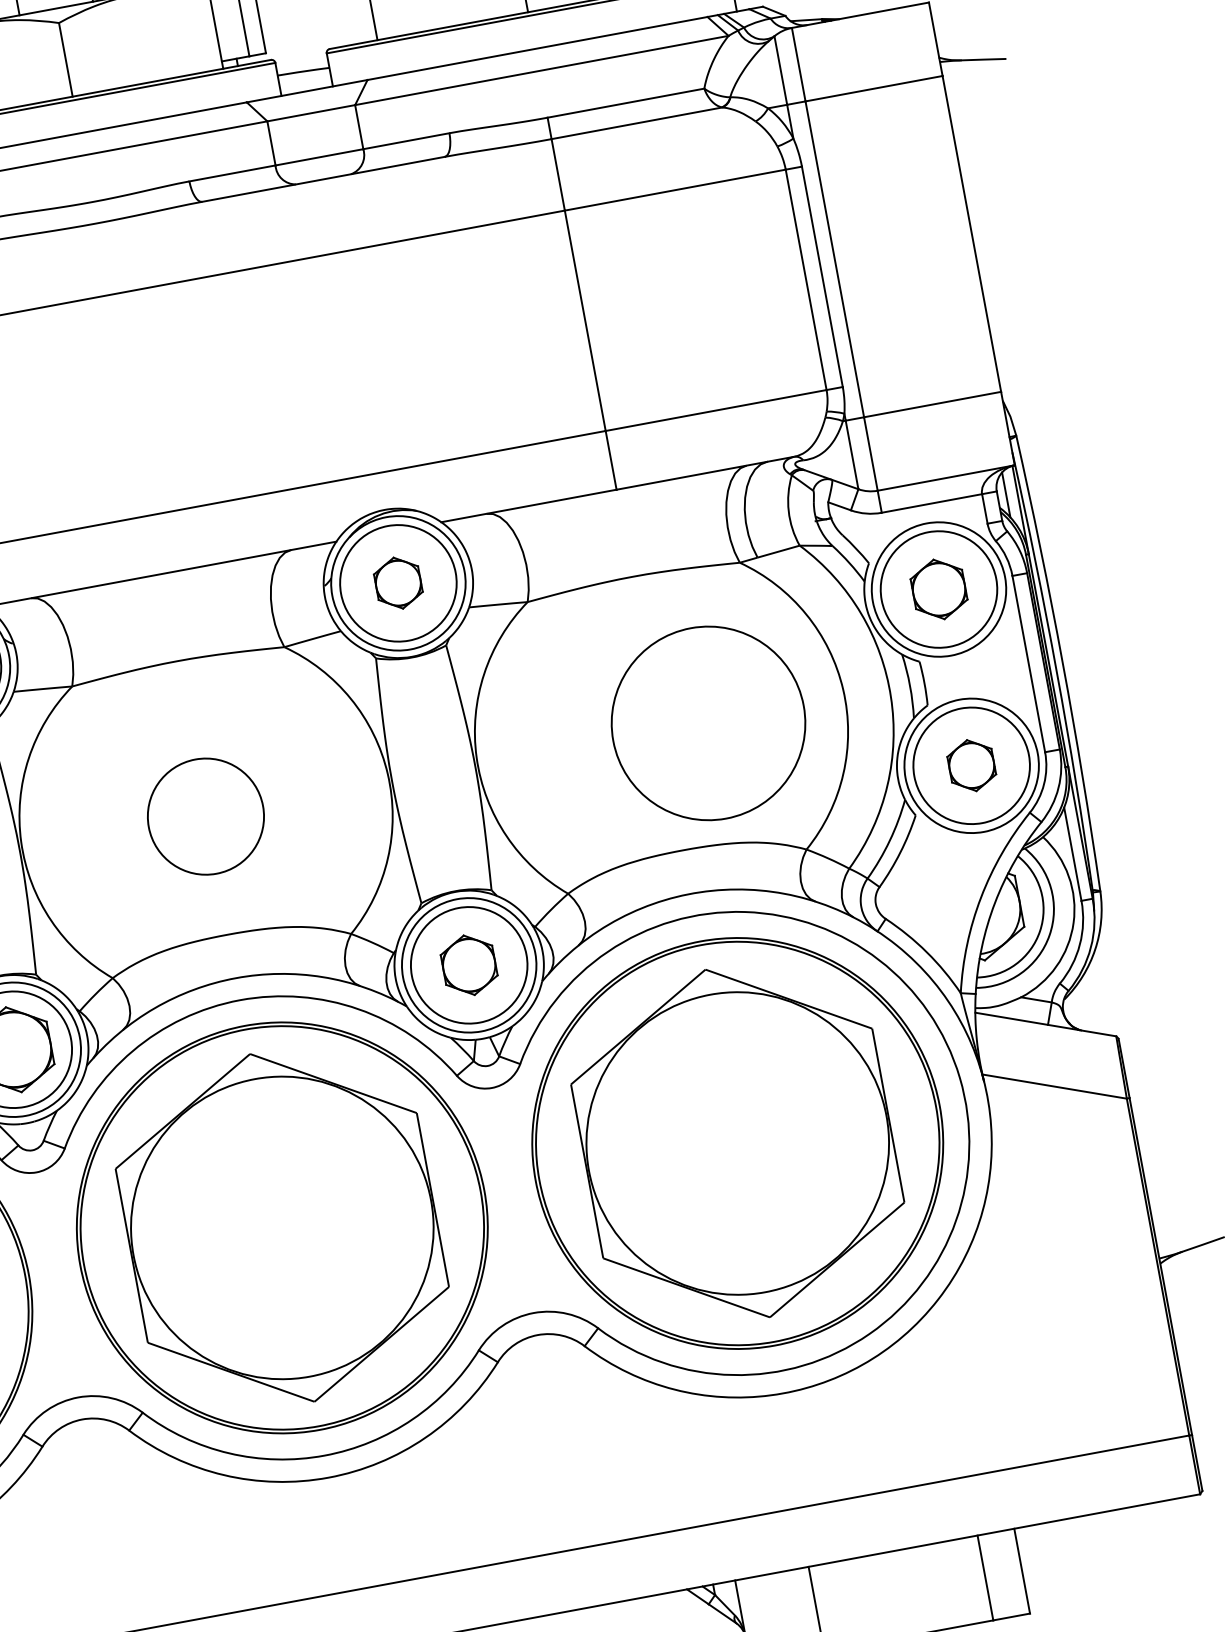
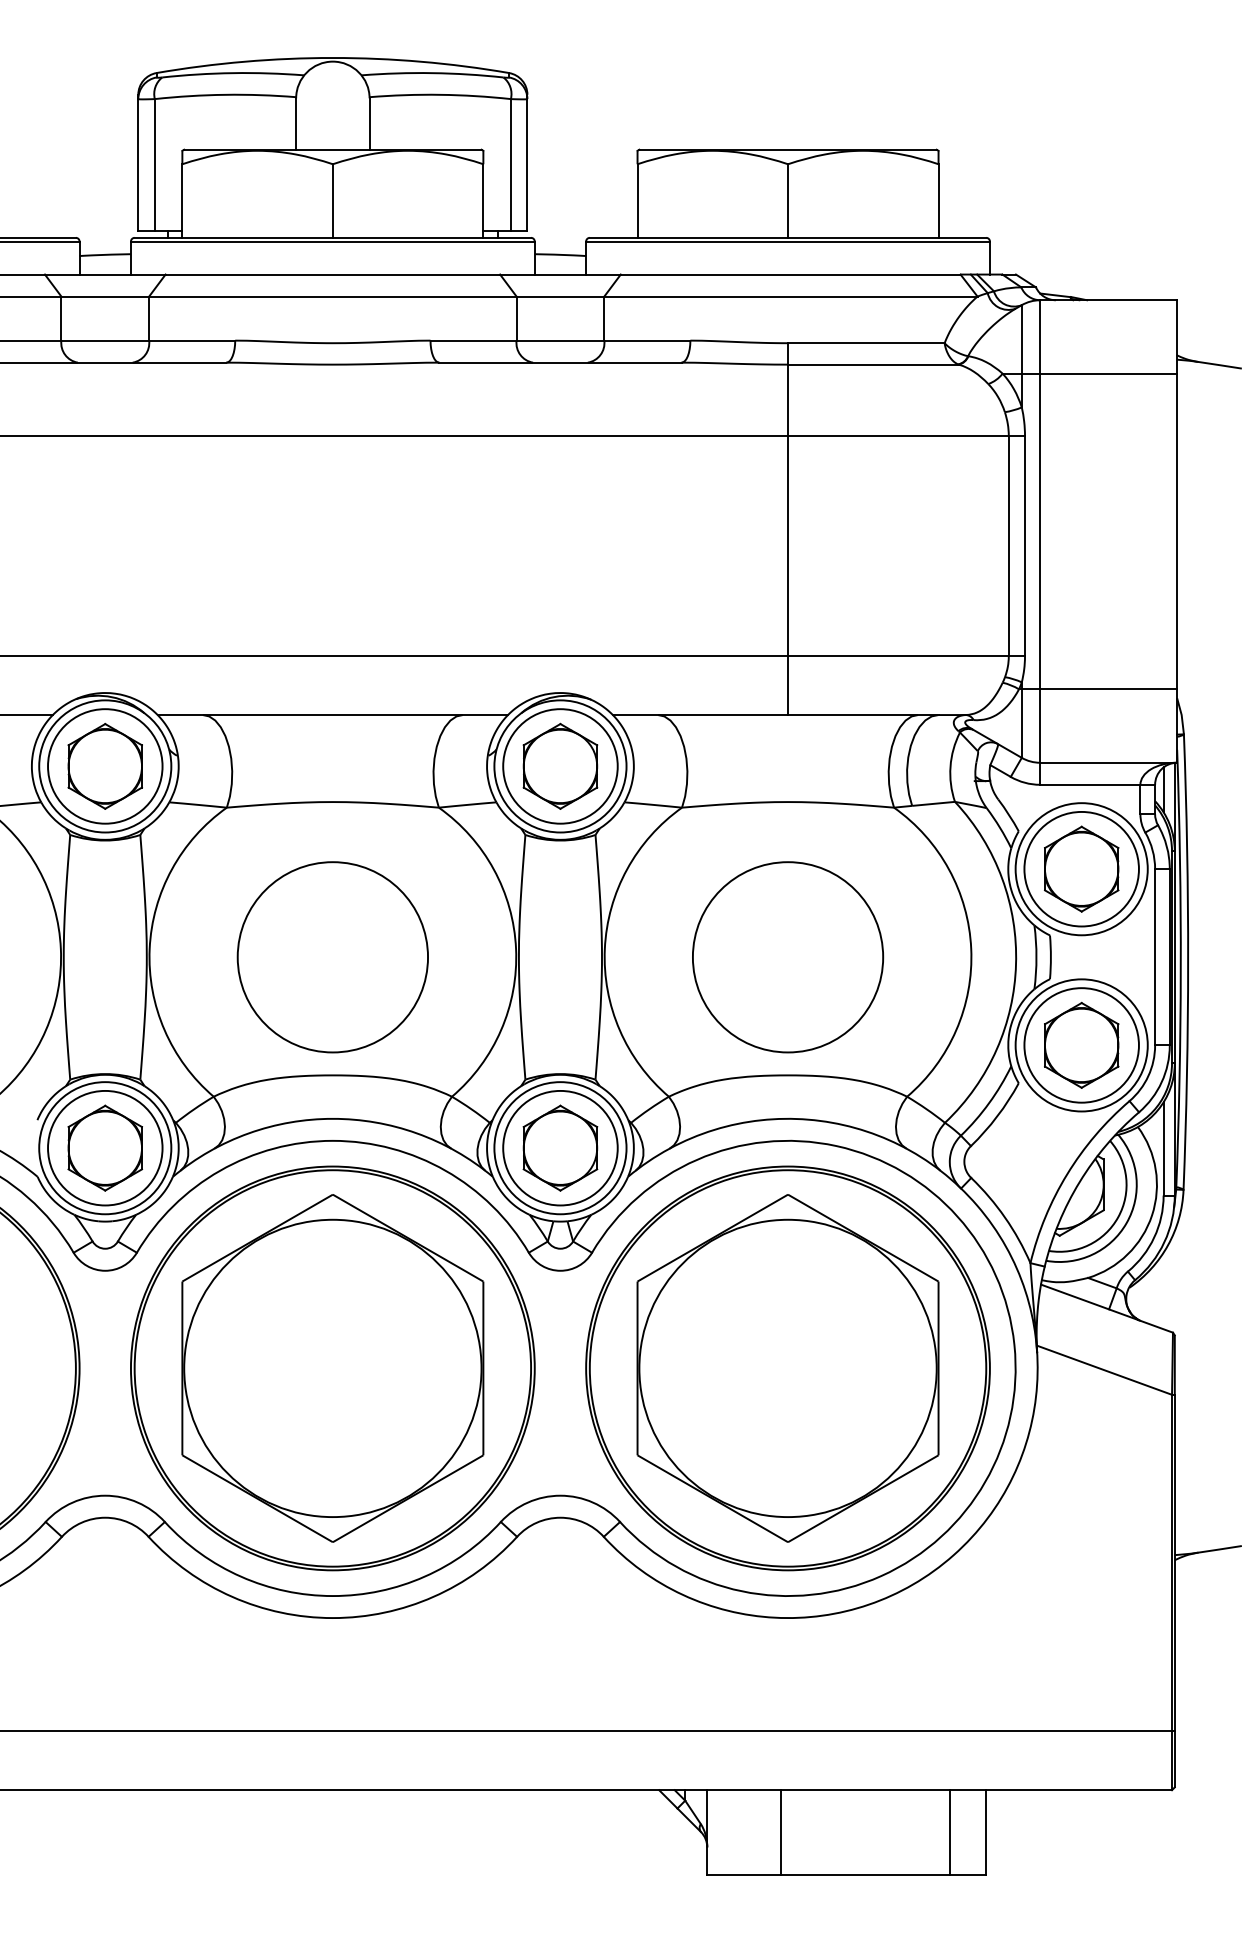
part: (398, 582) -> (560, 765), size x1.67
part: (938, 588) -> (1081, 868), size x1.43
circle: (709, 723) -> (788, 957), moved
part: (971, 764) -> (1081, 1044), size x1.67
circle: (205, 816) -> (332, 957), size x1.67
part: (469, 964) -> (560, 1147), size x1.43

